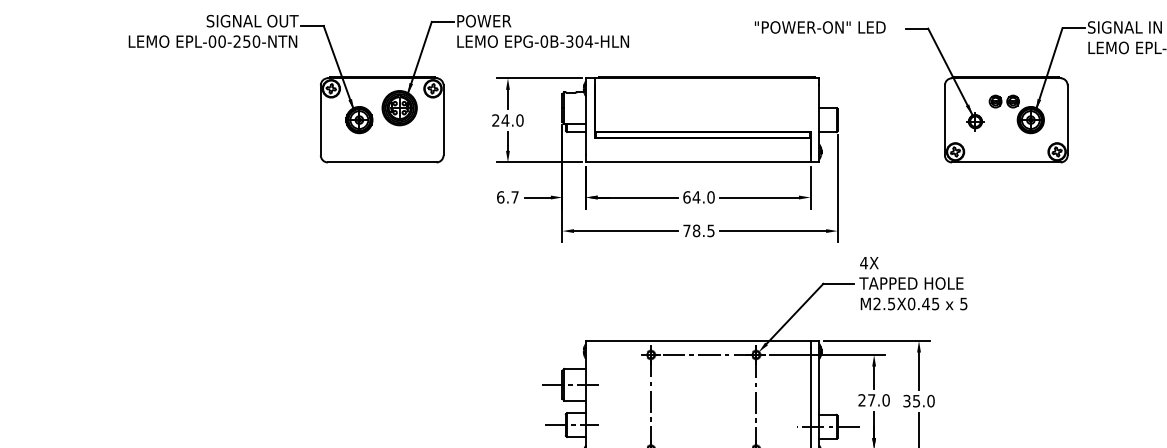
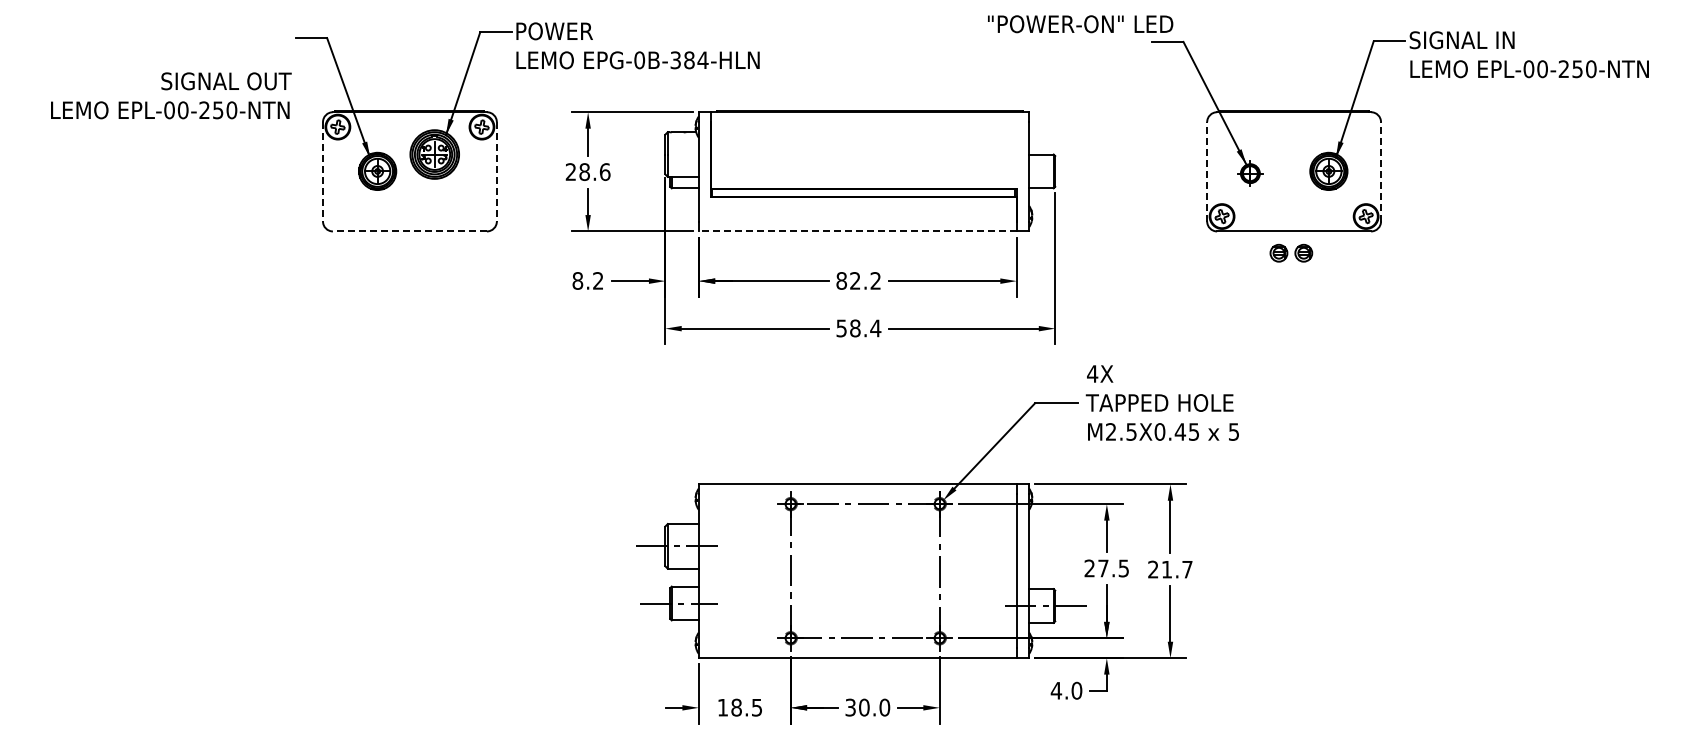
text: (820, 27) -> (1080, 24), moved
text: (213, 31) -> (171, 95), moved
text: (579, 41) -> (689, 59), EPG-0B-304-HLN -> EPG-0B-384-HLN
part: (1004, 101) -> (1291, 252), moved
line: (321, 120) -> (323, 171), solid -> dashed
line: (443, 120) -> (496, 171), solid -> dashed
text: (512, 120) -> (594, 171), 24.0 -> 28.6
line: (945, 120) -> (1207, 171), solid -> dashed
line: (1067, 120) -> (1381, 171), solid -> dashed
line: (381, 162) -> (409, 231), solid -> dashed
line: (698, 162) -> (857, 231), solid -> dashed
text: (507, 197) -> (587, 280), 6.7 -> 8.2
text: (698, 197) -> (858, 280), 64.0 -> 82.2
text: (698, 230) -> (858, 328), 78.5 -> 58.4
text: (885, 400) -> (1123, 568), 27.0 -> 27.5
text: (919, 401) -> (1170, 569), 35.0 -> 21.7

